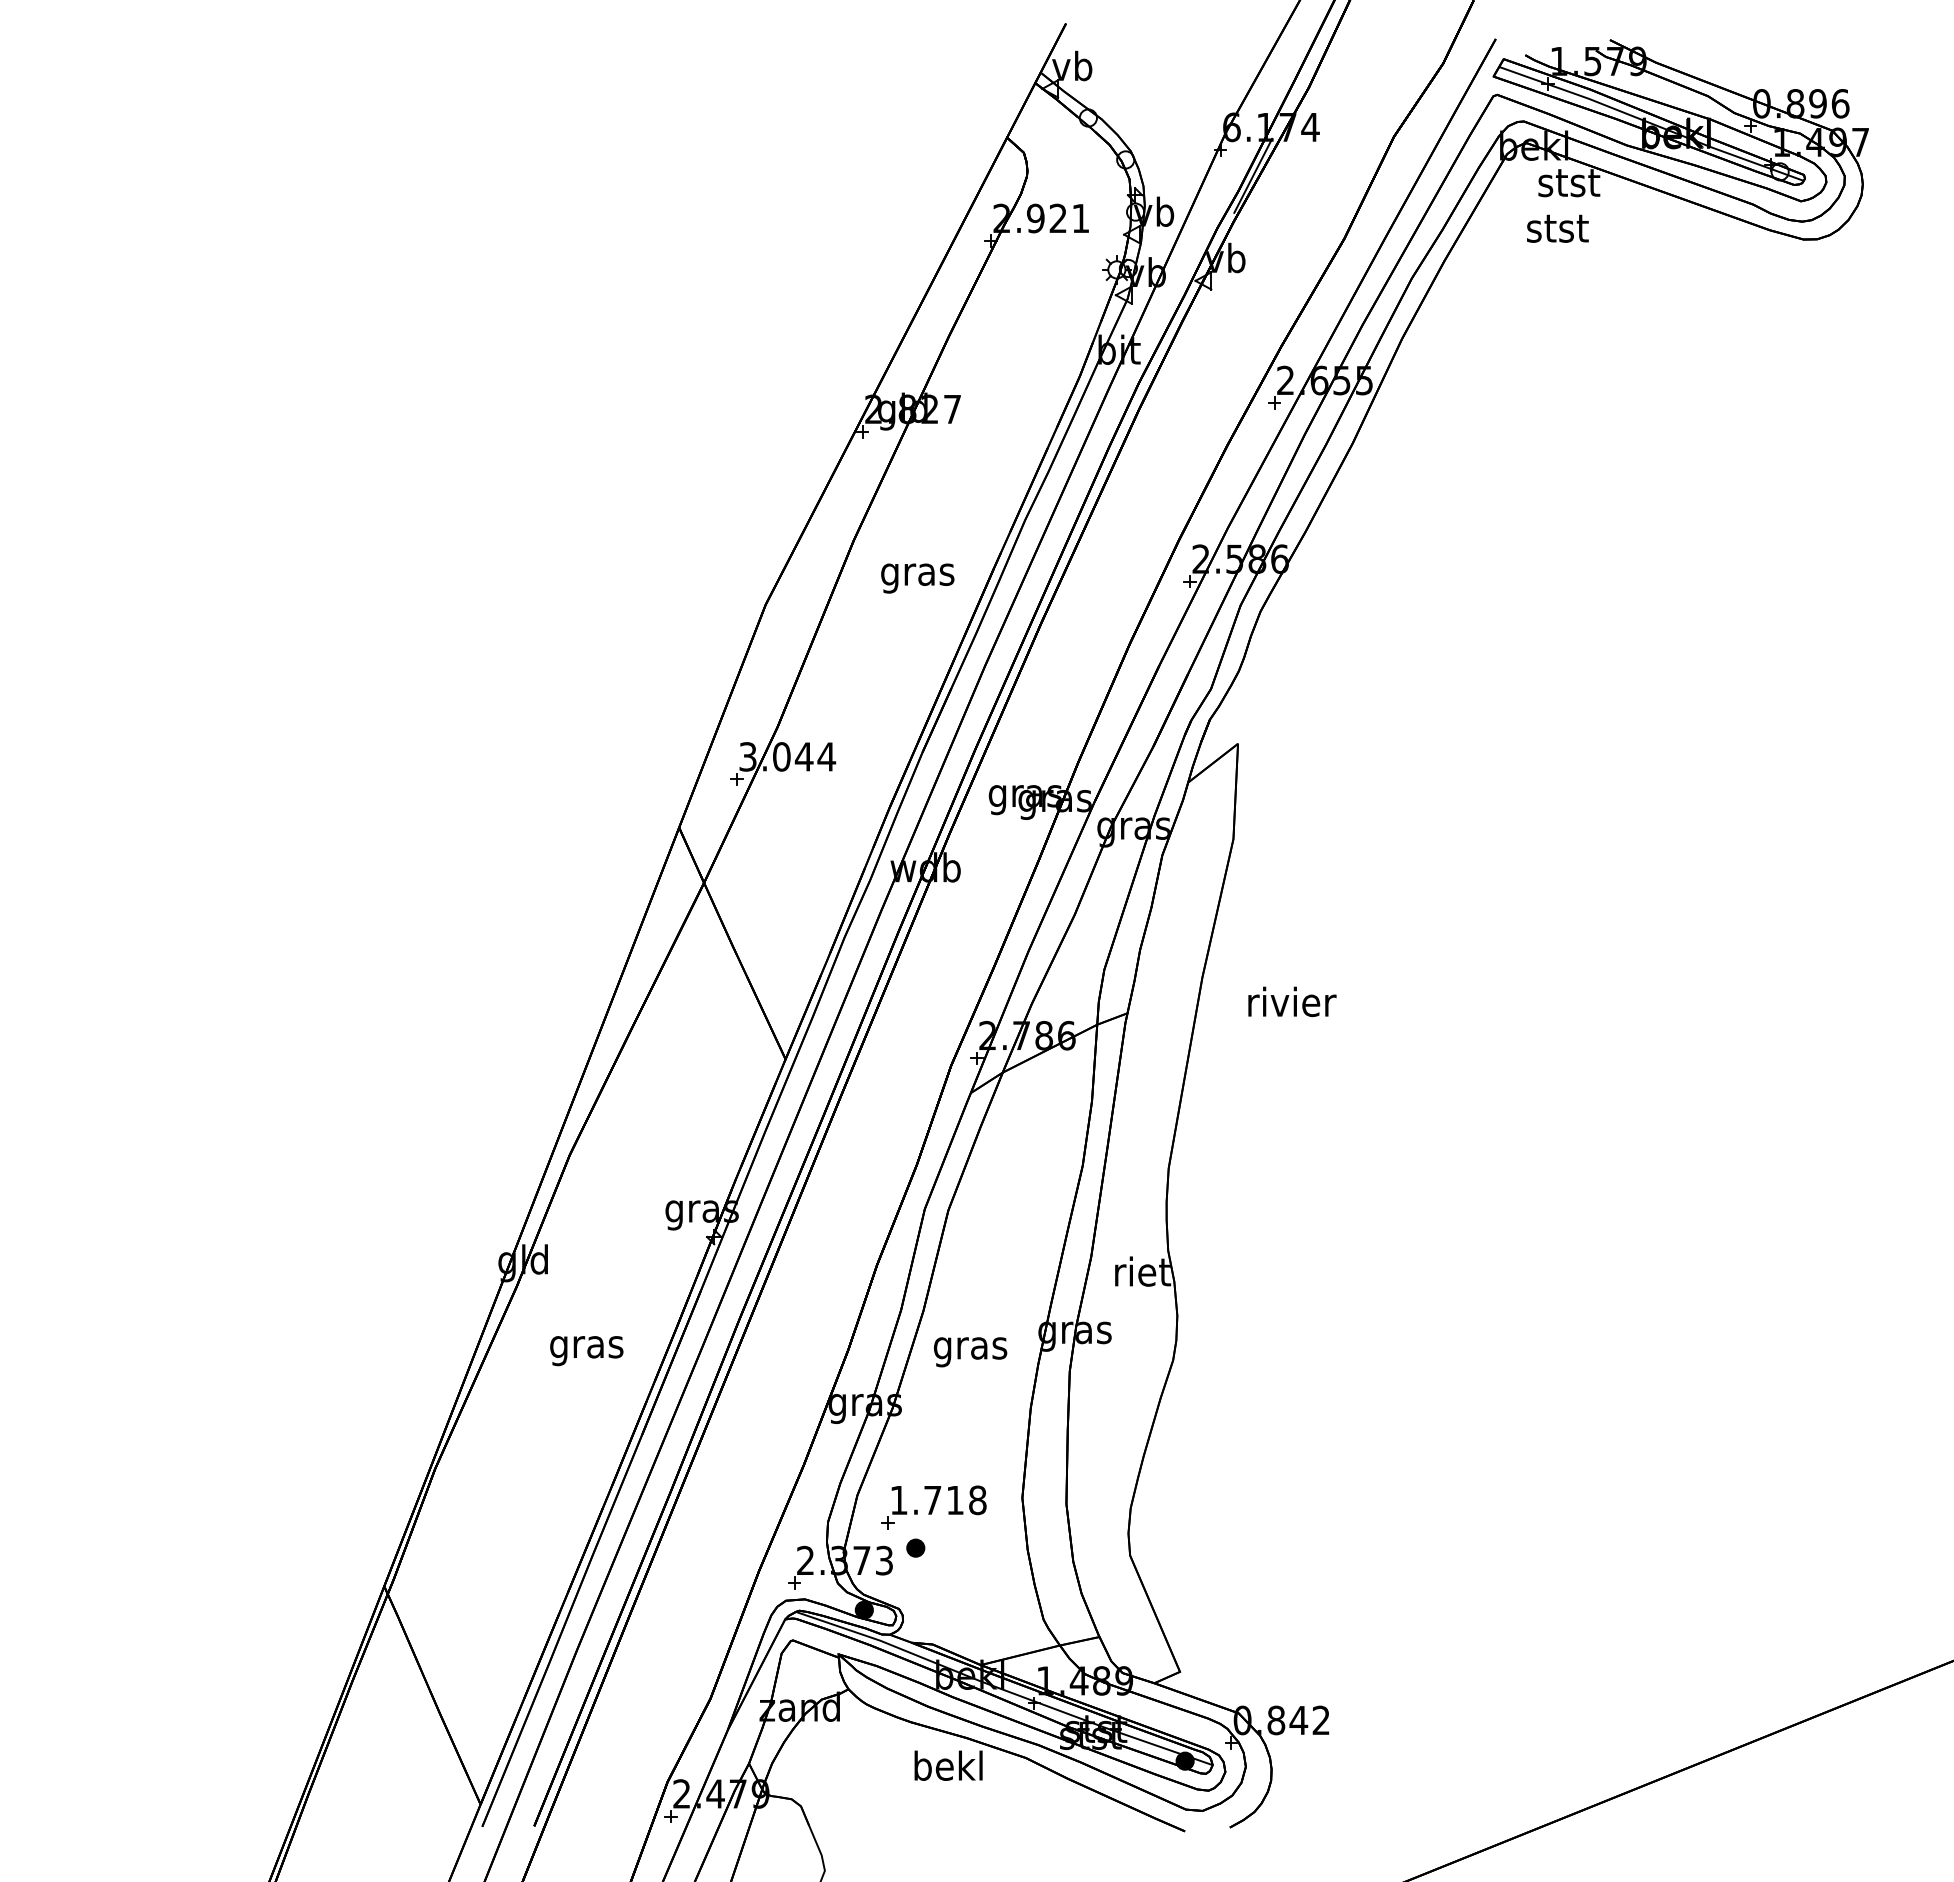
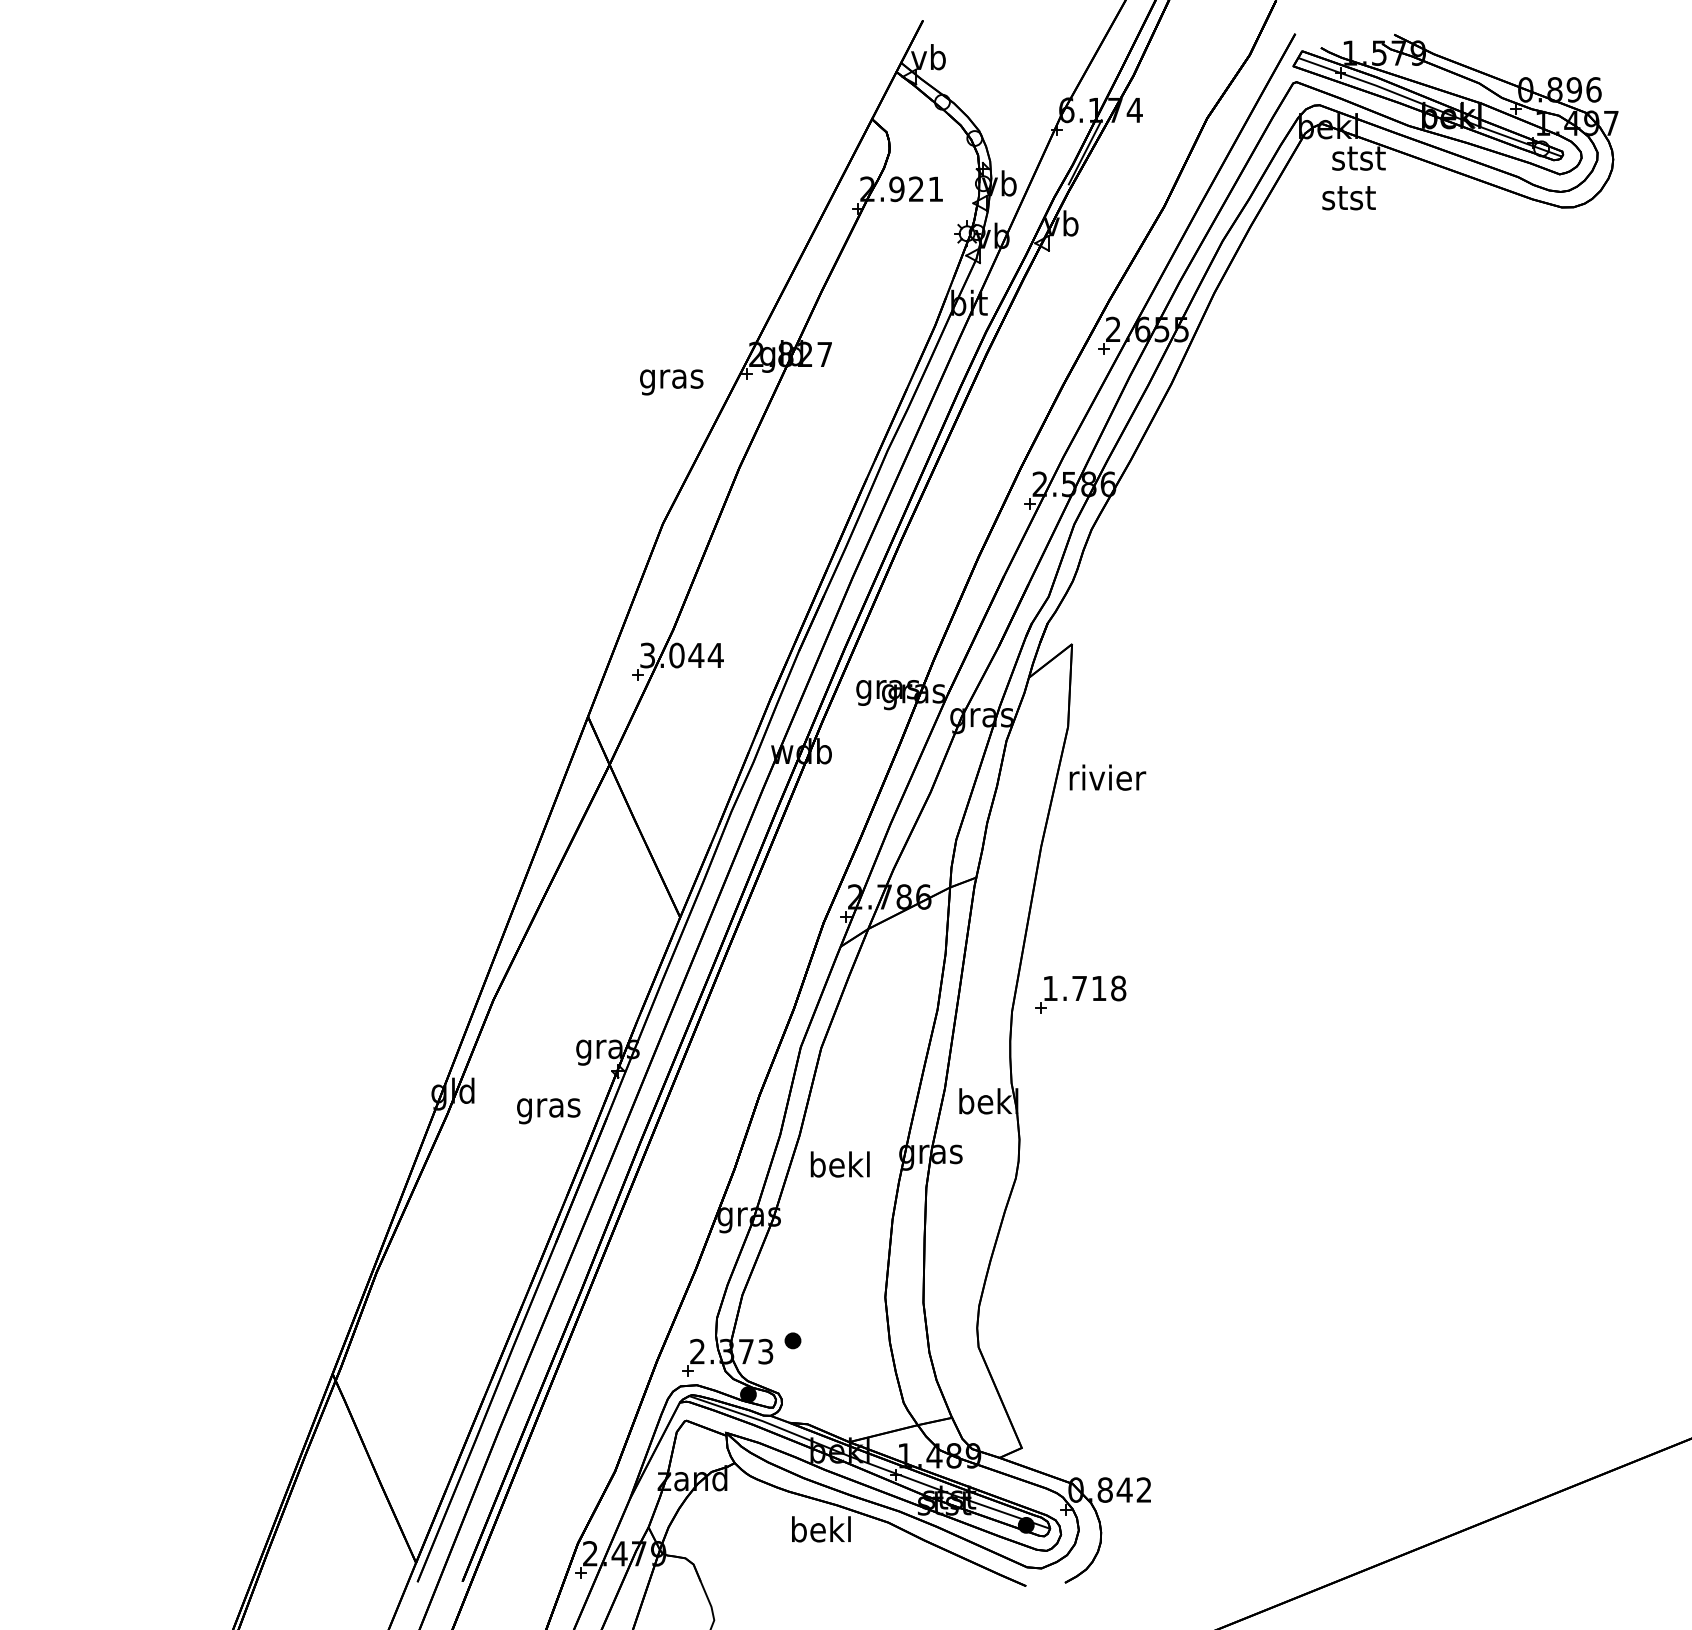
text: (917, 578) -> (671, 382), moved
text: (1292, 1001) -> (1107, 777), moved
text: (1141, 1271) -> (988, 1101), riet -> bekl
text: (970, 1348) -> (840, 1167), gras -> bekl
text: (586, 1351) -> (548, 1111), moved
part: (933, 1507) -> (1080, 994), moved

